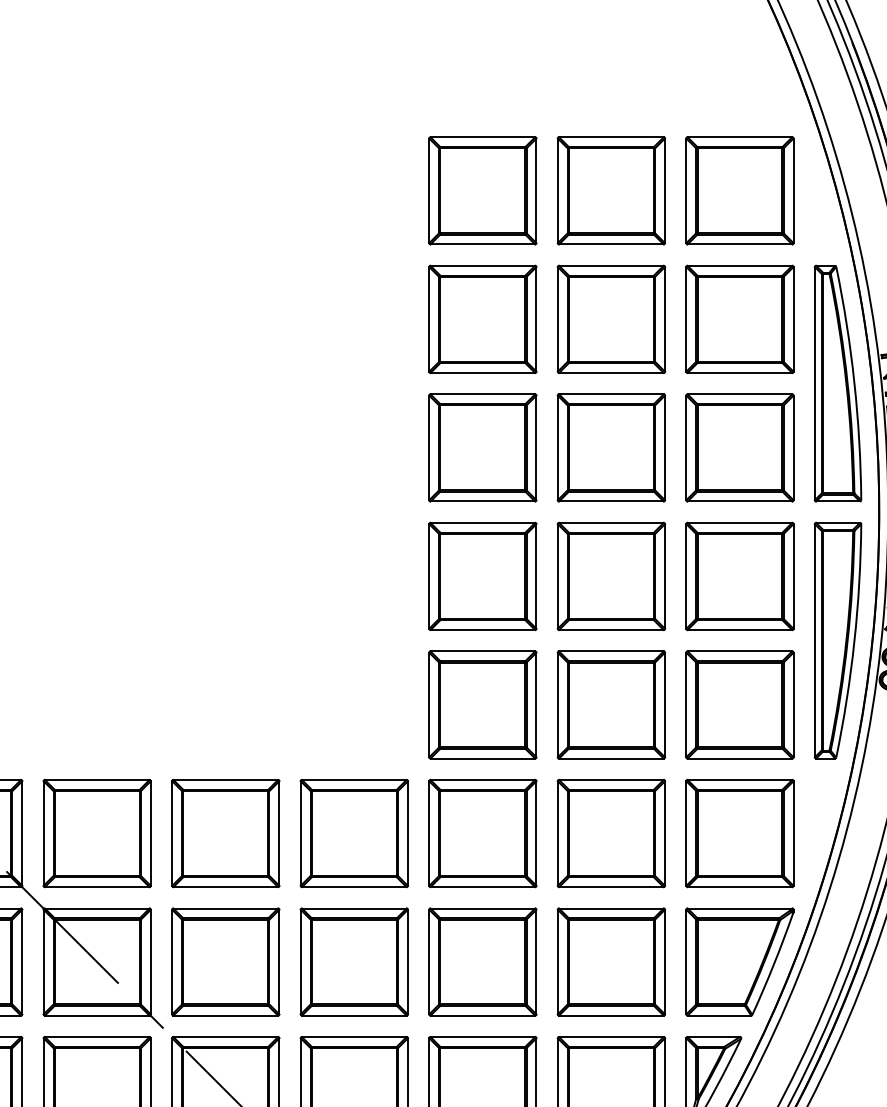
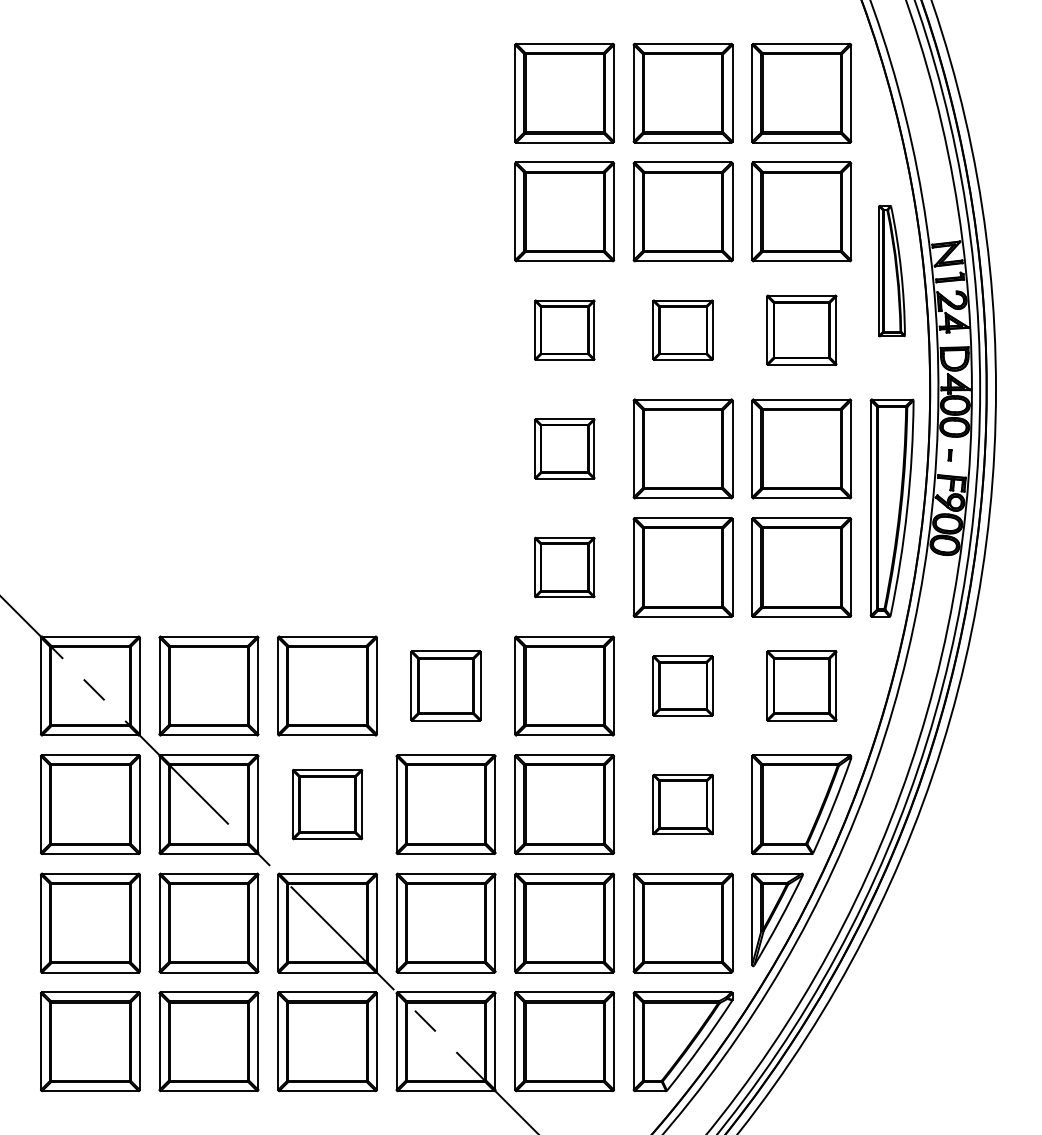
part: (837, 382) -> (891, 270), size x0.6
part: (482, 446) -> (564, 329), size x0.6
part: (610, 446) -> (682, 329), size x0.6
part: (739, 446) -> (801, 329), size x0.7
part: (482, 575) -> (564, 448), size x0.6
part: (482, 704) -> (564, 567), size x0.6
part: (353, 832) -> (445, 685), size x0.7
part: (610, 832) -> (682, 685), size x0.6
part: (739, 832) -> (801, 685), size x0.7
part: (225, 961) -> (327, 804), size x0.7
part: (610, 961) -> (682, 804), size x0.6

